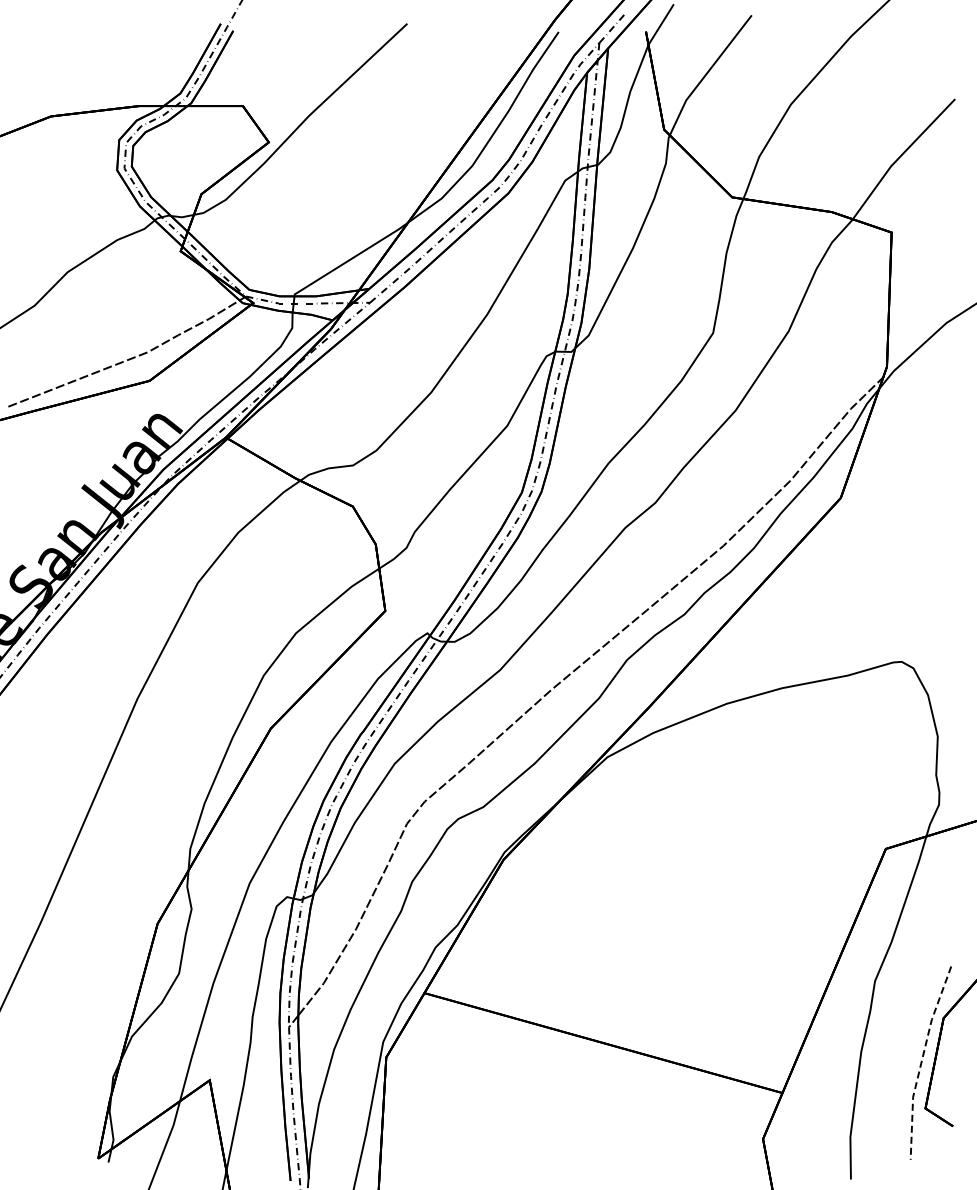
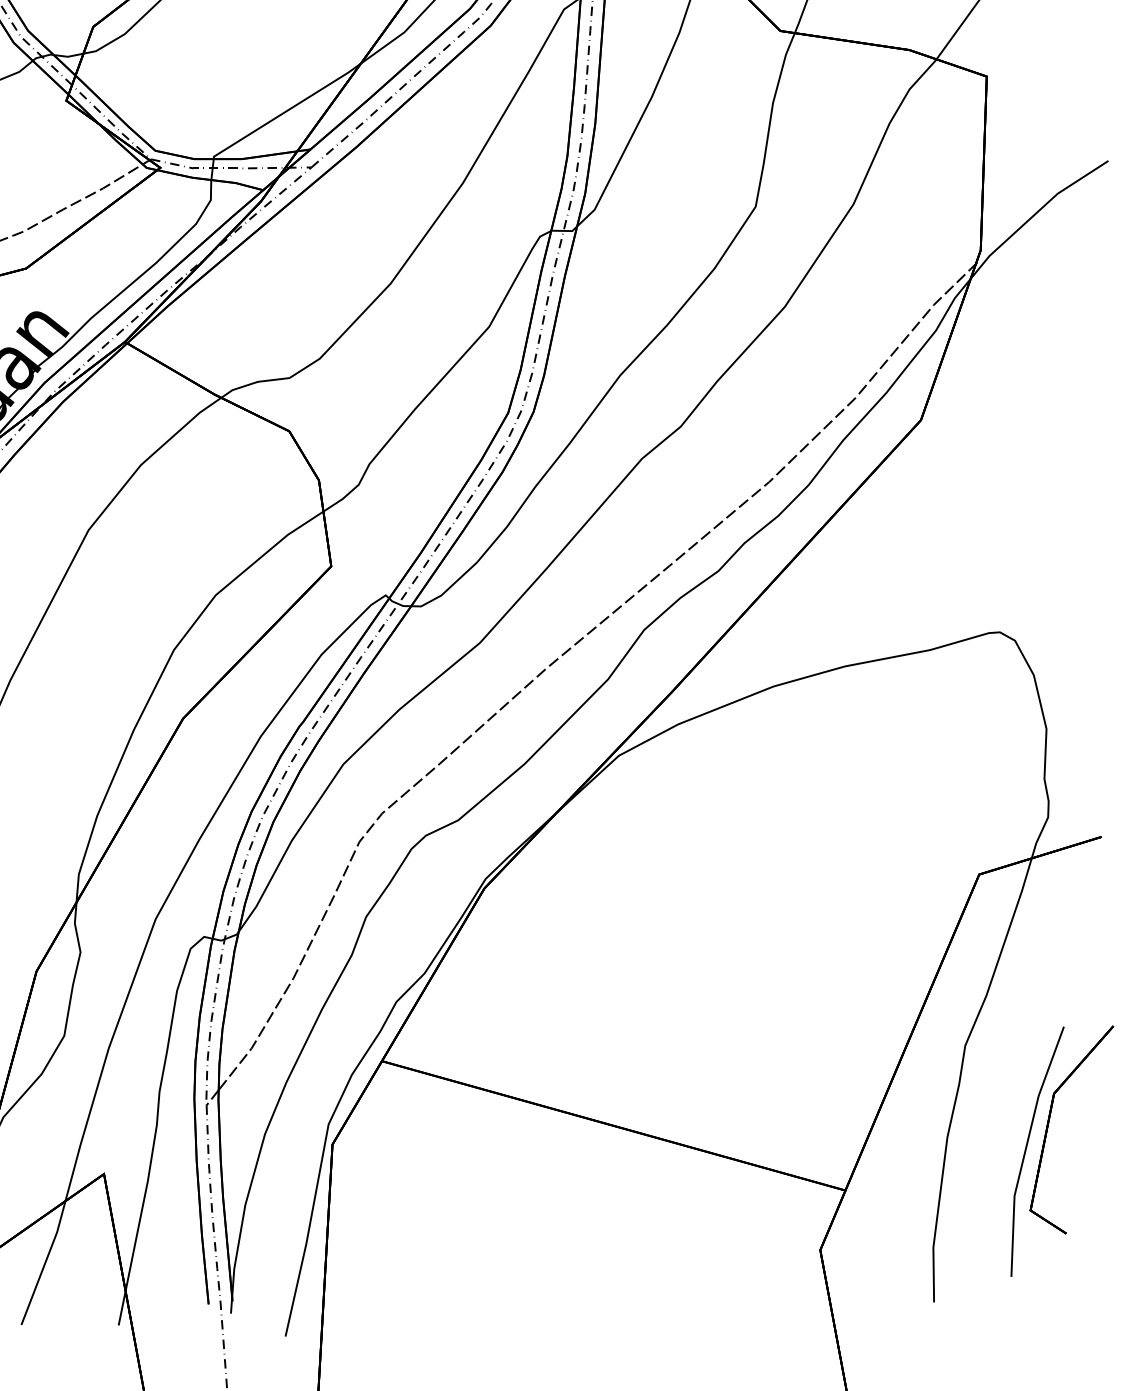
line: (921, 1061) -> (1025, 1149), dashed -> solid

